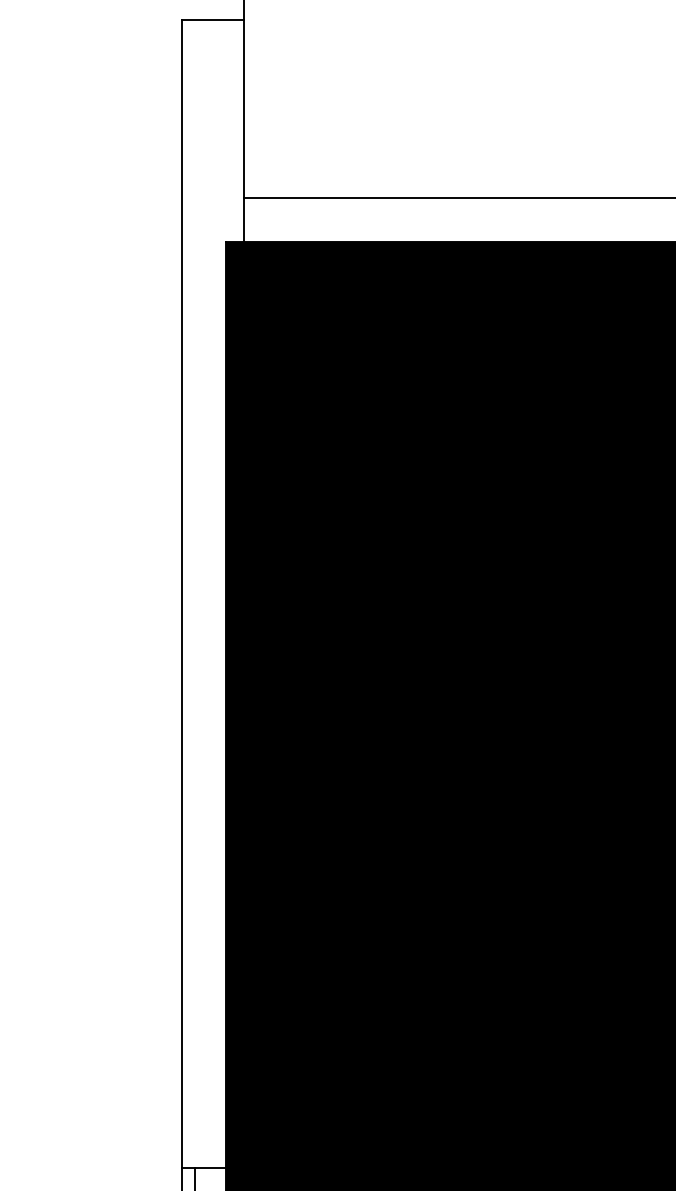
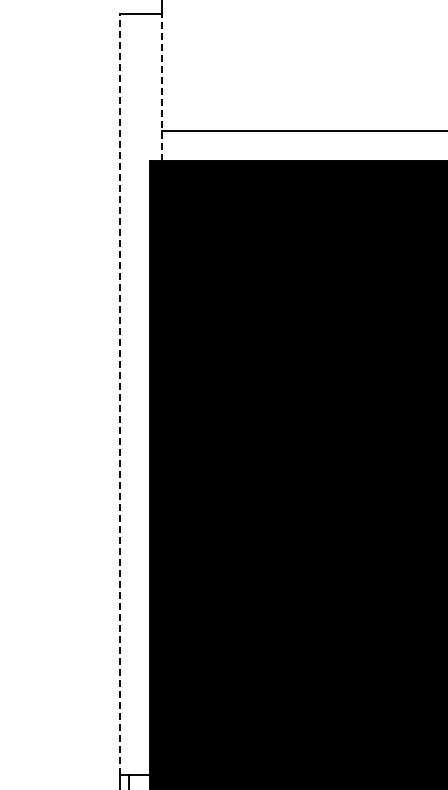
line: (243, 131) -> (161, 87), solid -> dashed
line: (181, 593) -> (120, 393), solid -> dashed

